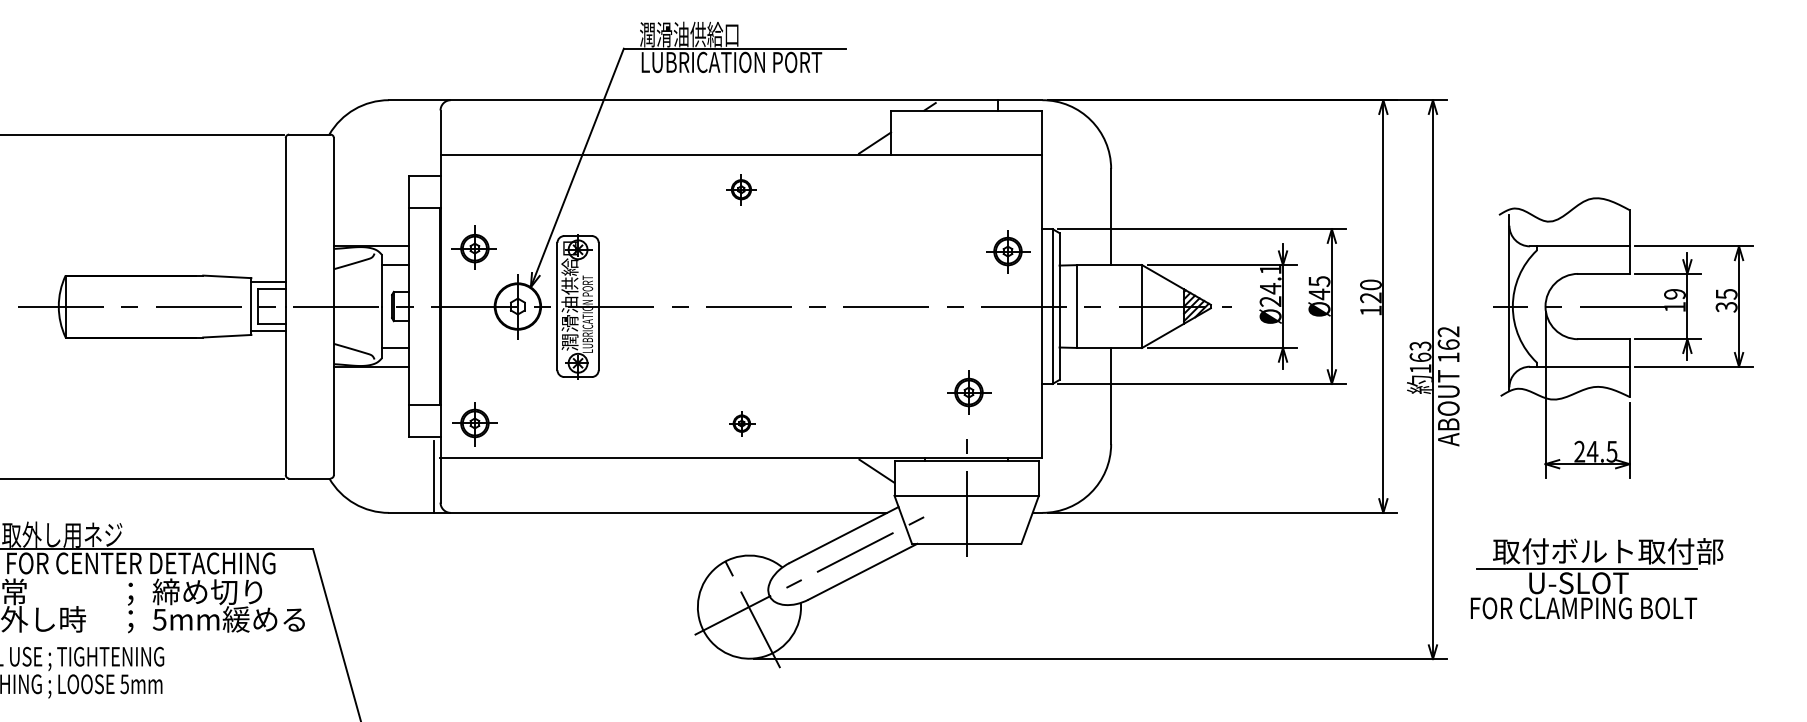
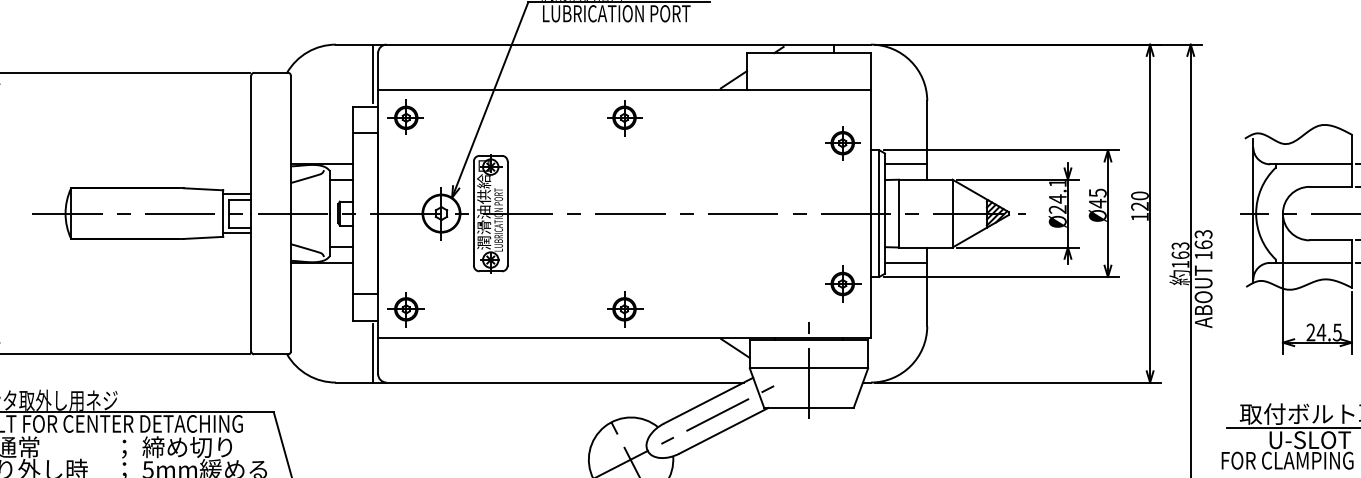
line: (433, 135) -> (372, 73), added
part: (741, 189) -> (624, 117), size x1.43
line: (1085, 246) -> (906, 164), added
part: (473, 247) -> (405, 116), moved
part: (1008, 251) -> (843, 143), moved
text: (1448, 331) -> (1203, 234), 162 -> 163
line: (1085, 366) -> (906, 262), added
part: (969, 392) -> (843, 283), moved
part: (742, 423) -> (625, 309), size x1.67

